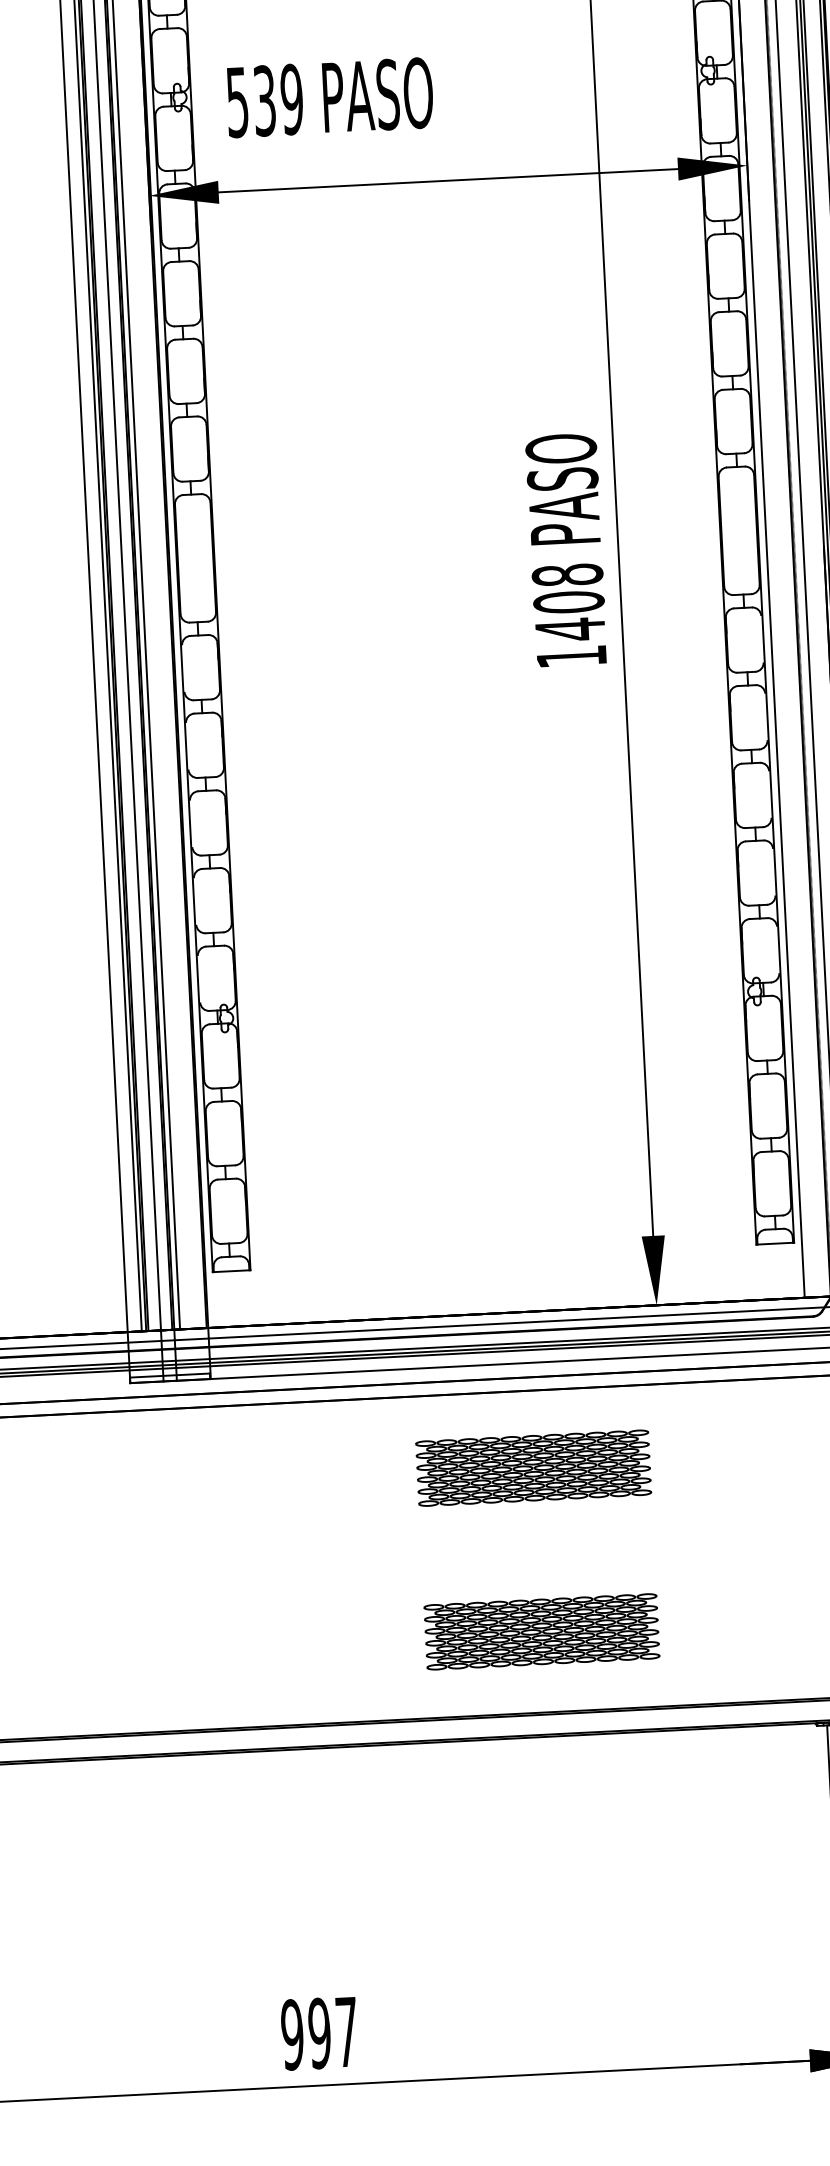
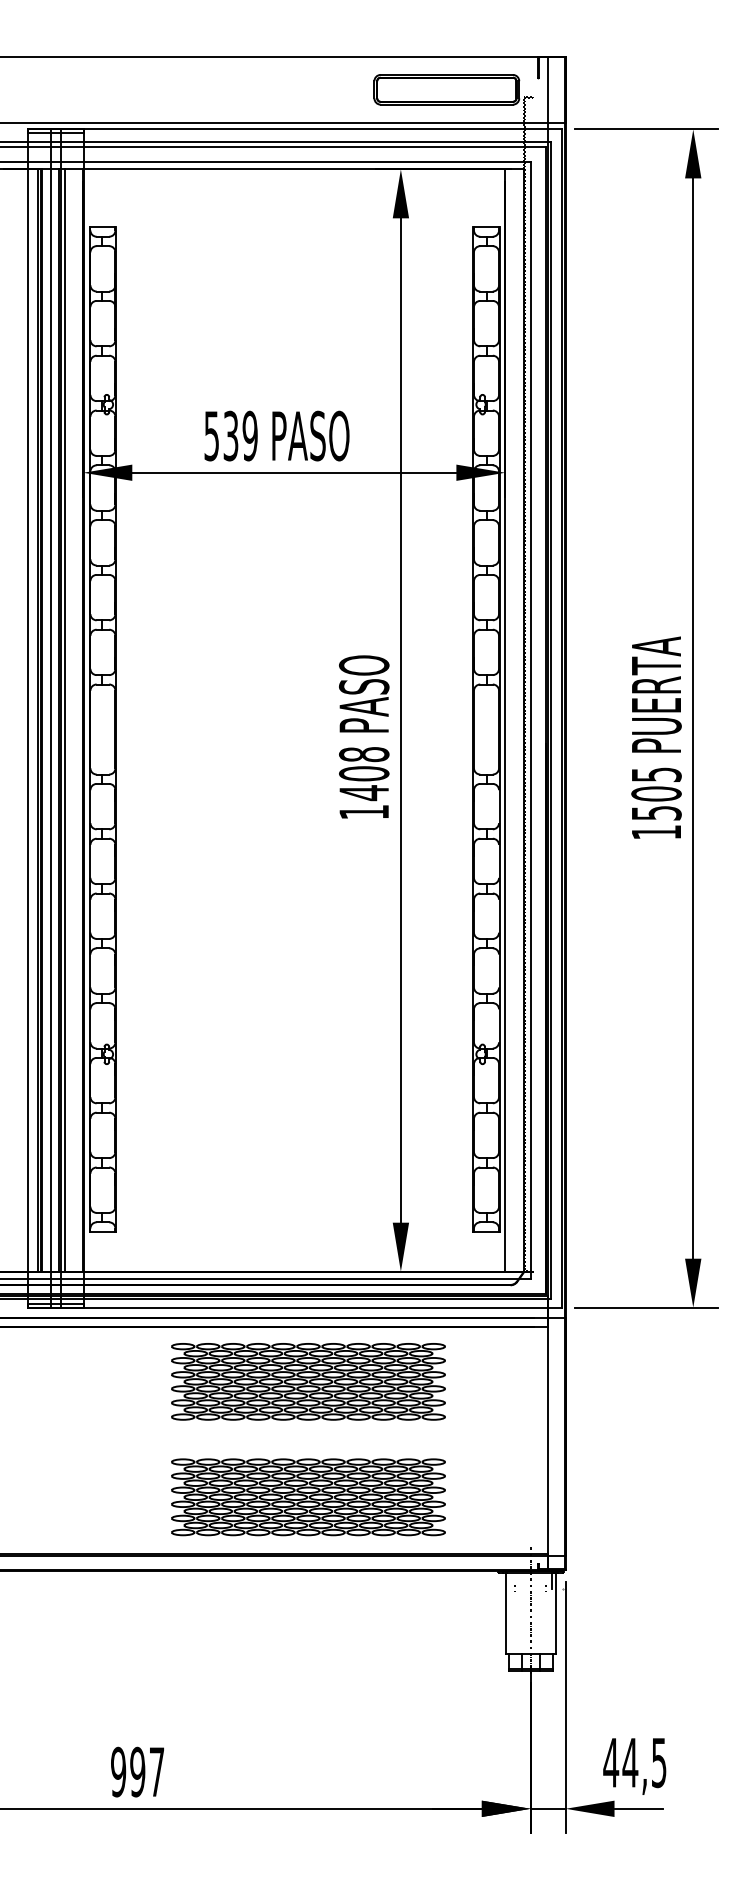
text: (329, 96) -> (276, 435), moved
part: (533, 1467) -> (308, 1381), size x1.67
part: (541, 1632) -> (308, 1497), size x1.67

